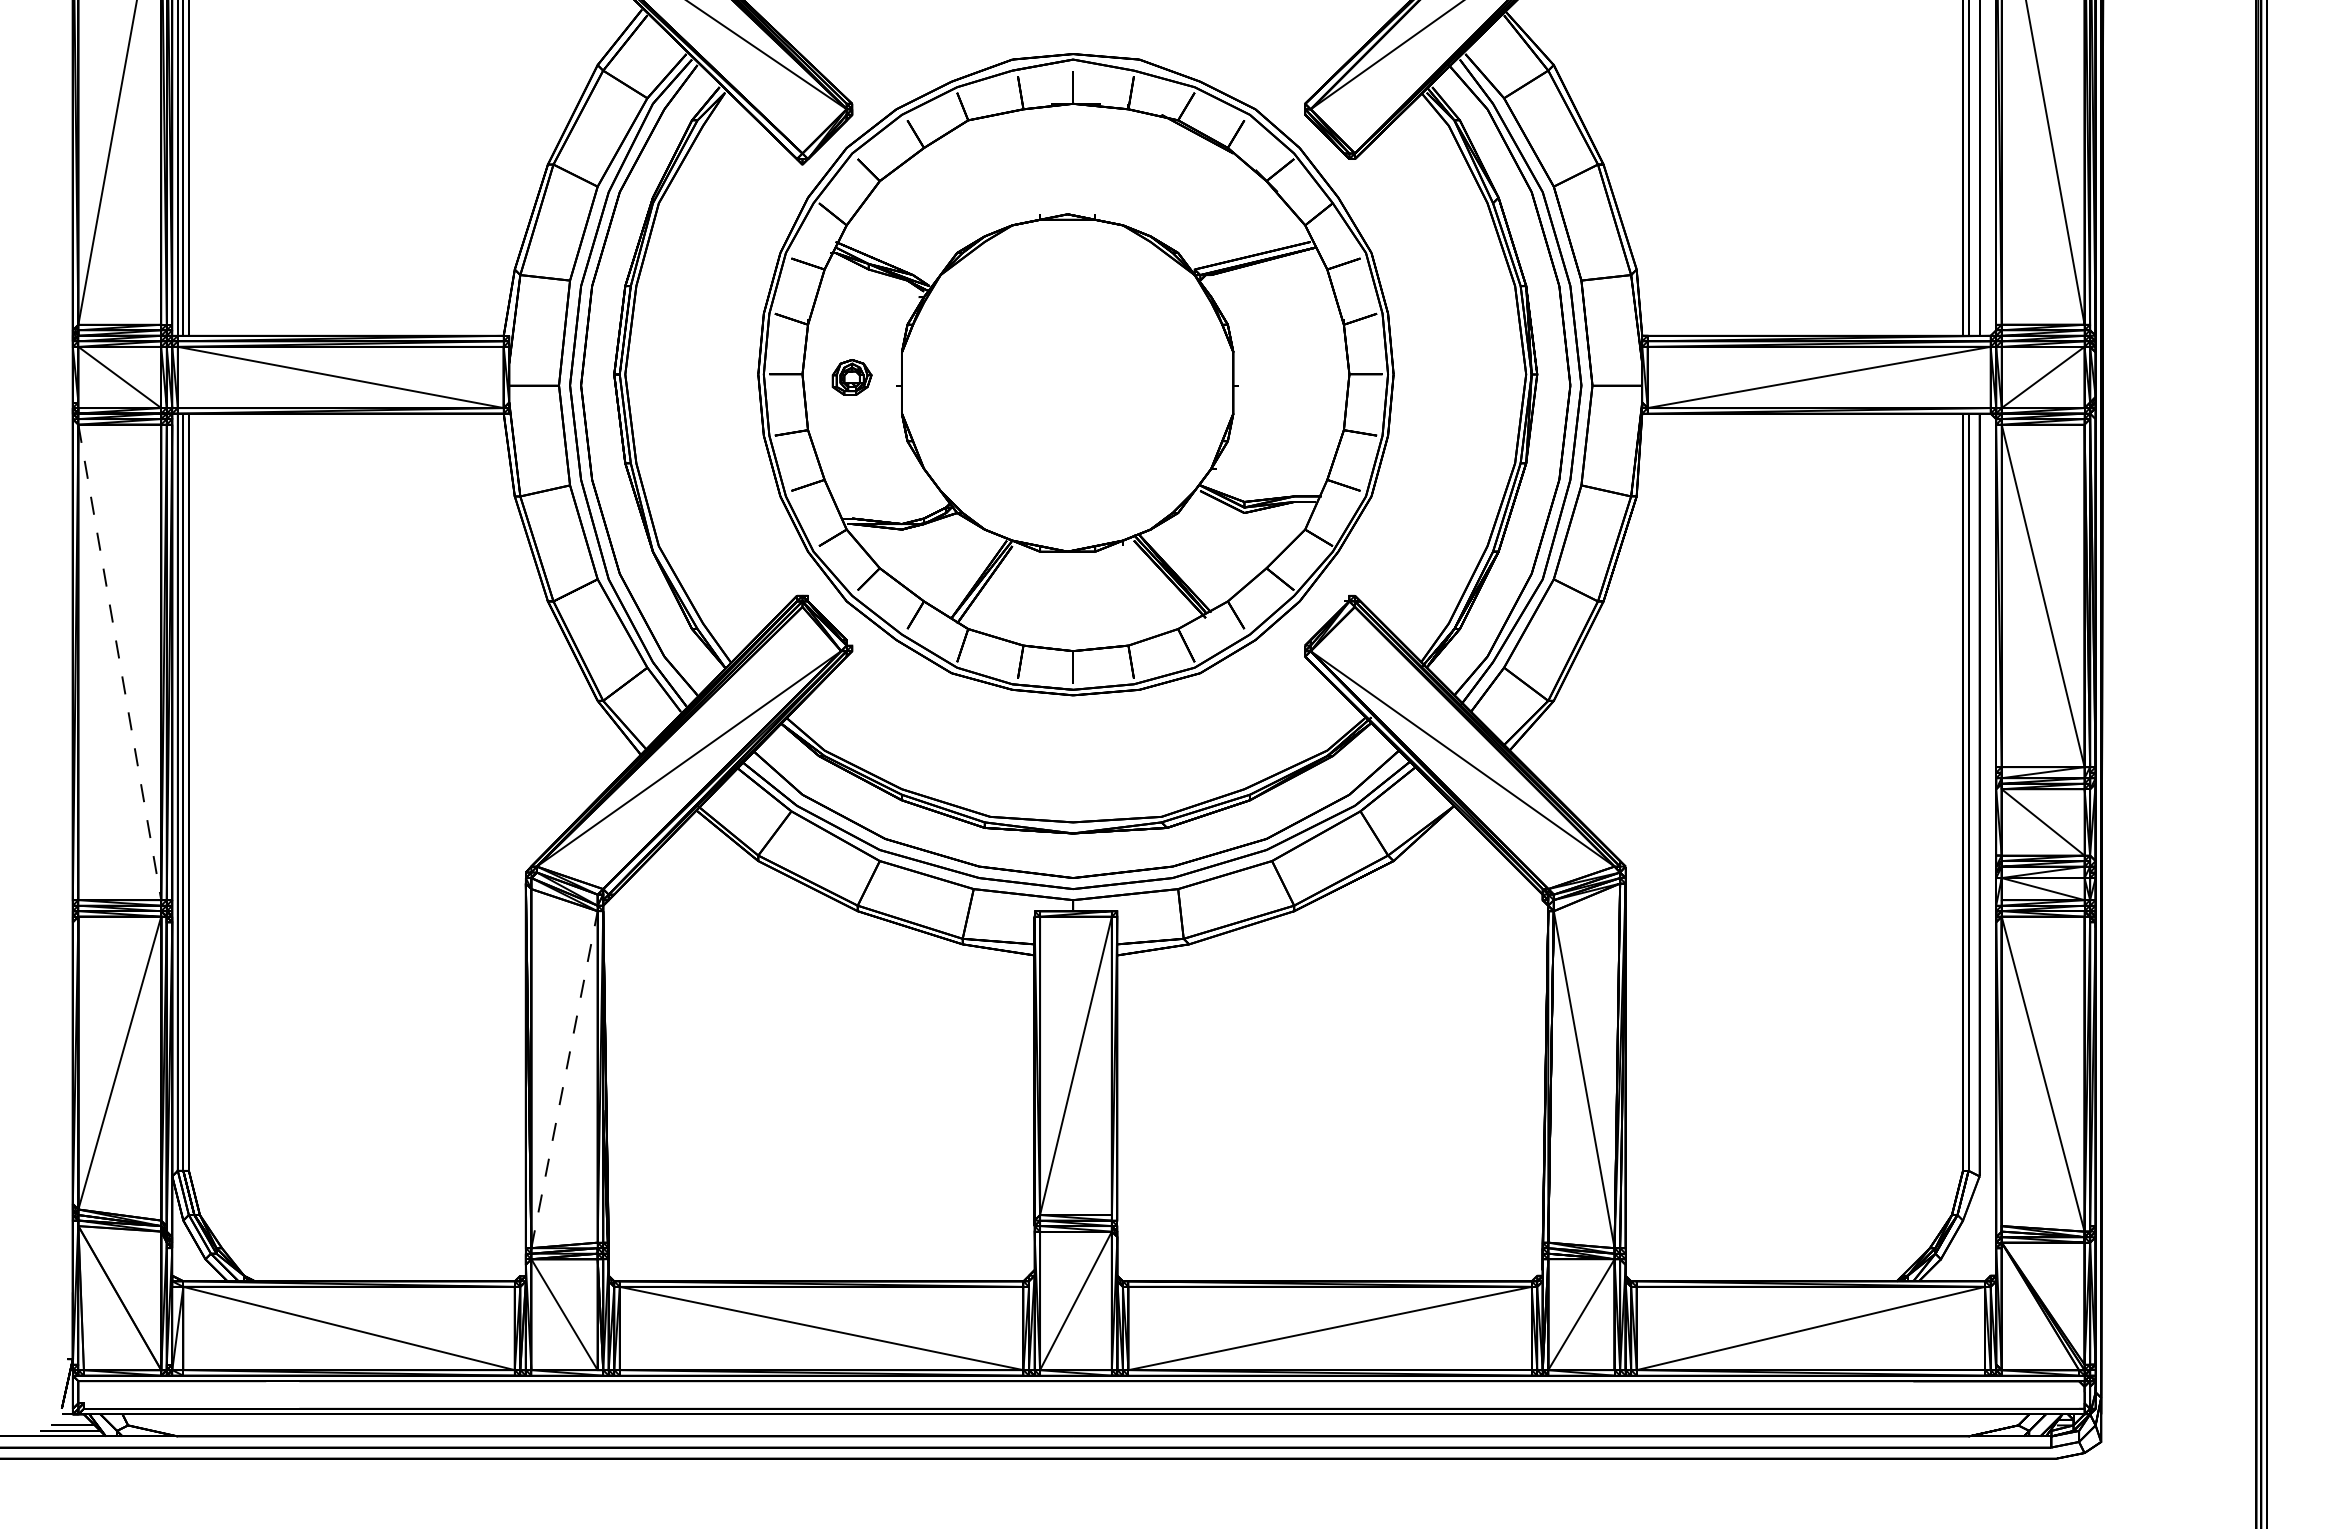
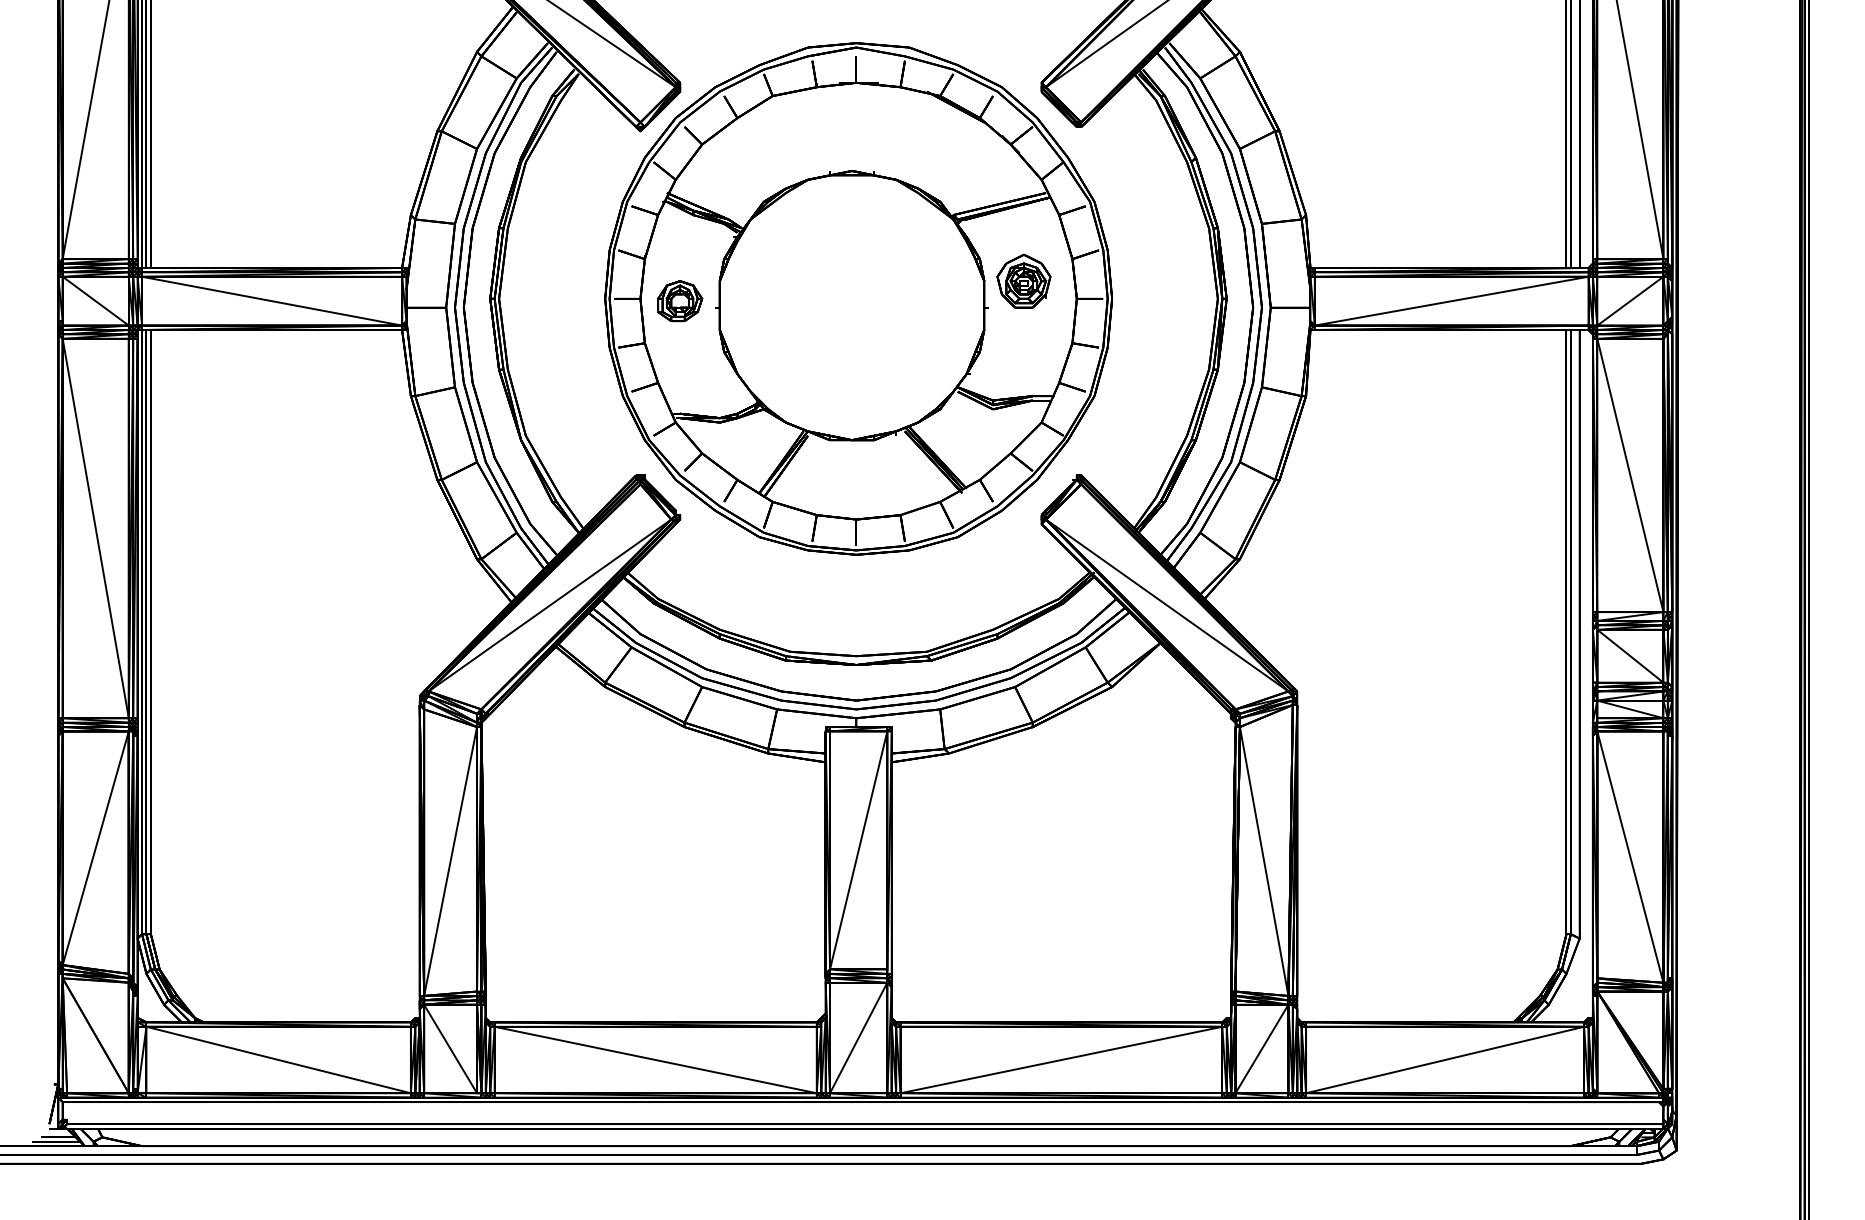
part: (1283, 352) -> (1024, 281), added
part: (851, 377) -> (679, 301), size x1.43
line: (126, 703) -> (101, 561), dashed -> solid
line: (564, 1079) -> (450, 861), dashed -> solid

